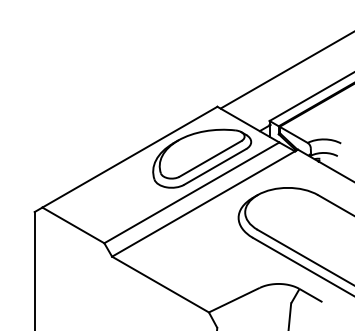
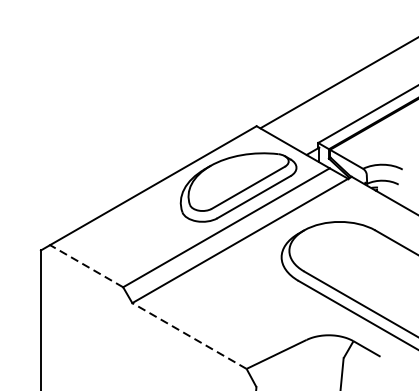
line: (73, 225) -> (86, 266), solid -> dashed
line: (160, 284) -> (189, 335), solid -> dashed

